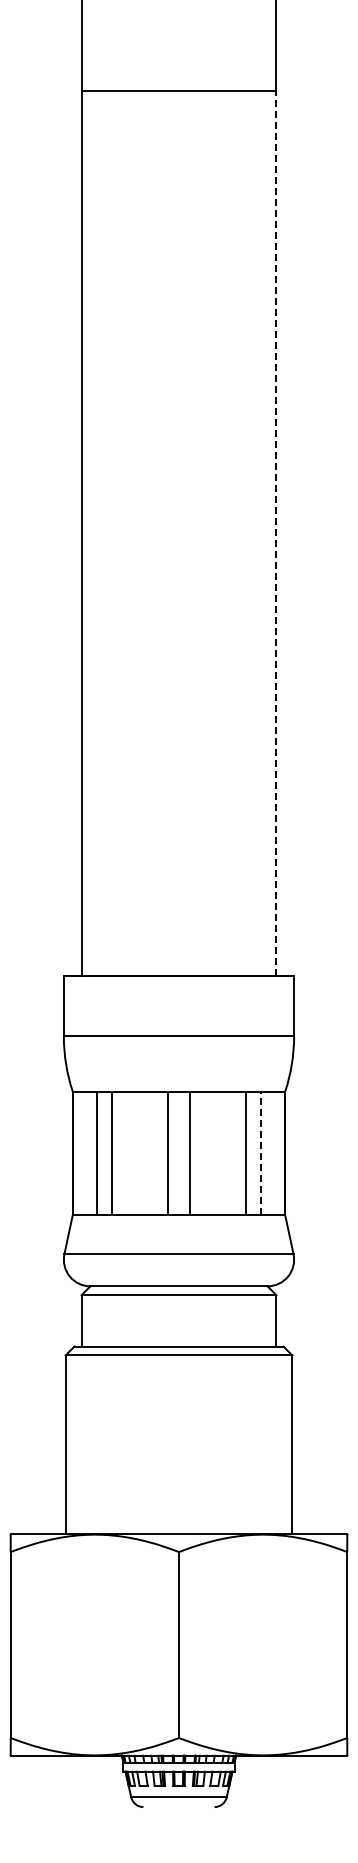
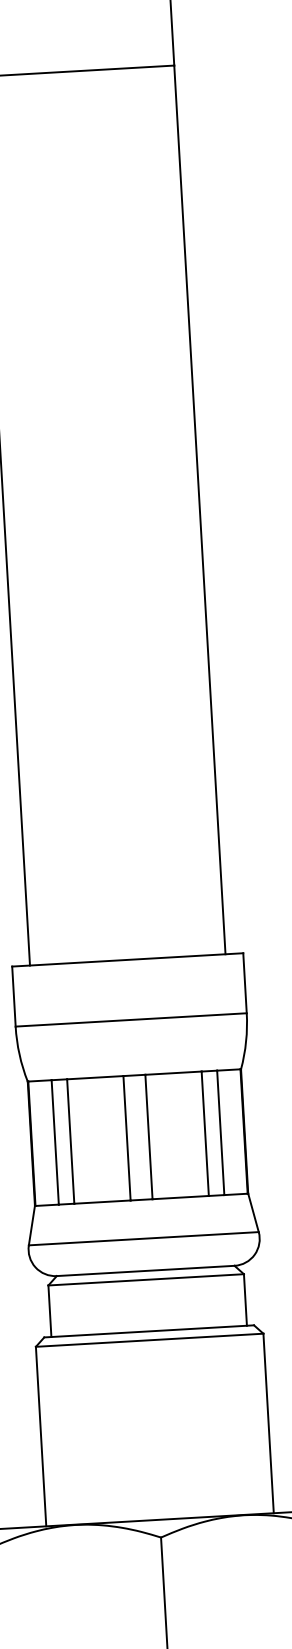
line: (276, 533) -> (199, 509), dashed -> solid
line: (261, 1153) -> (220, 1132), dashed -> solid

